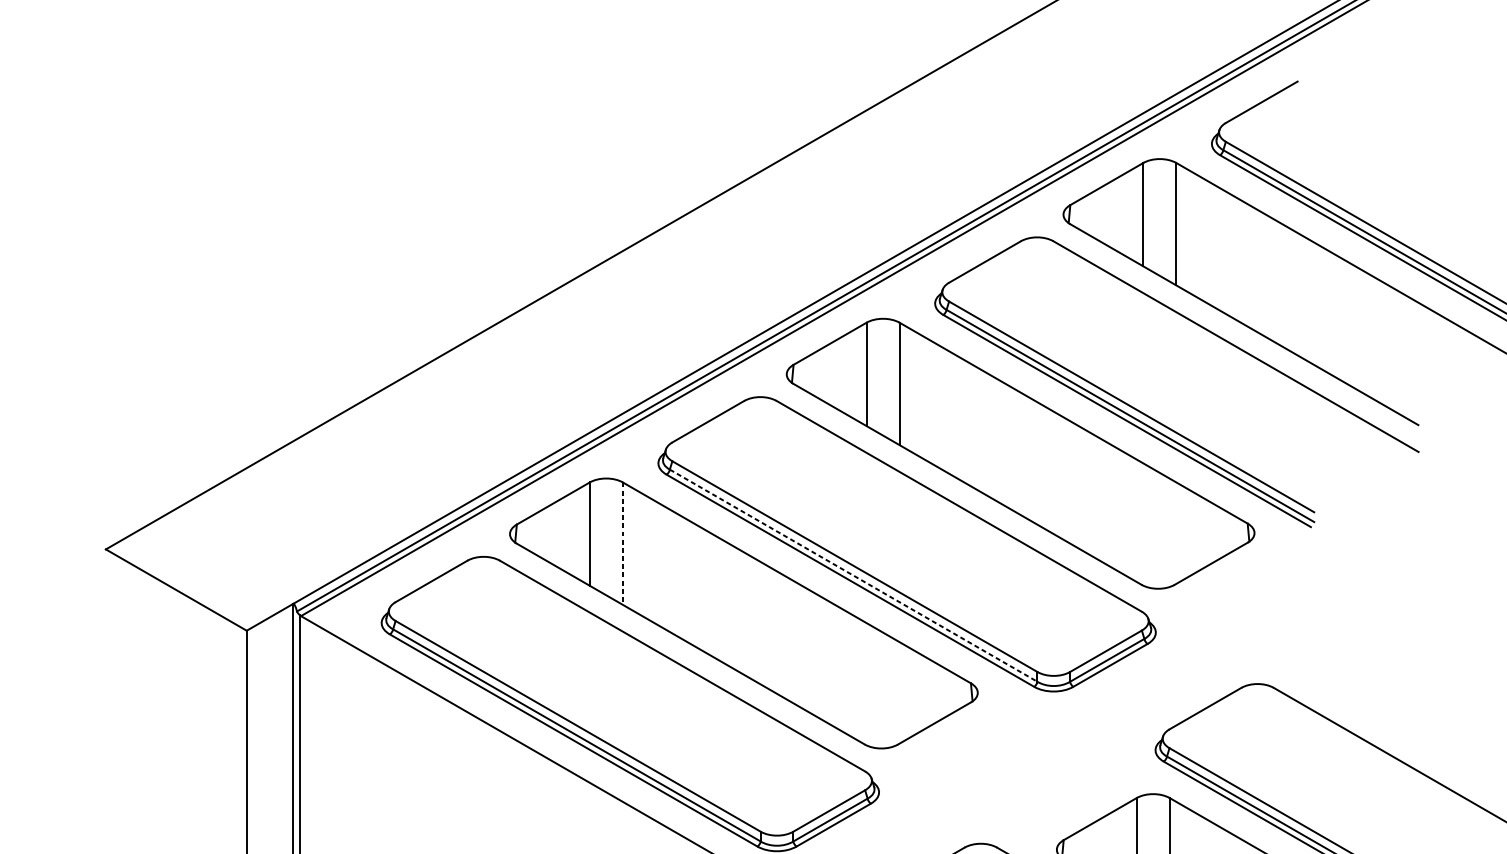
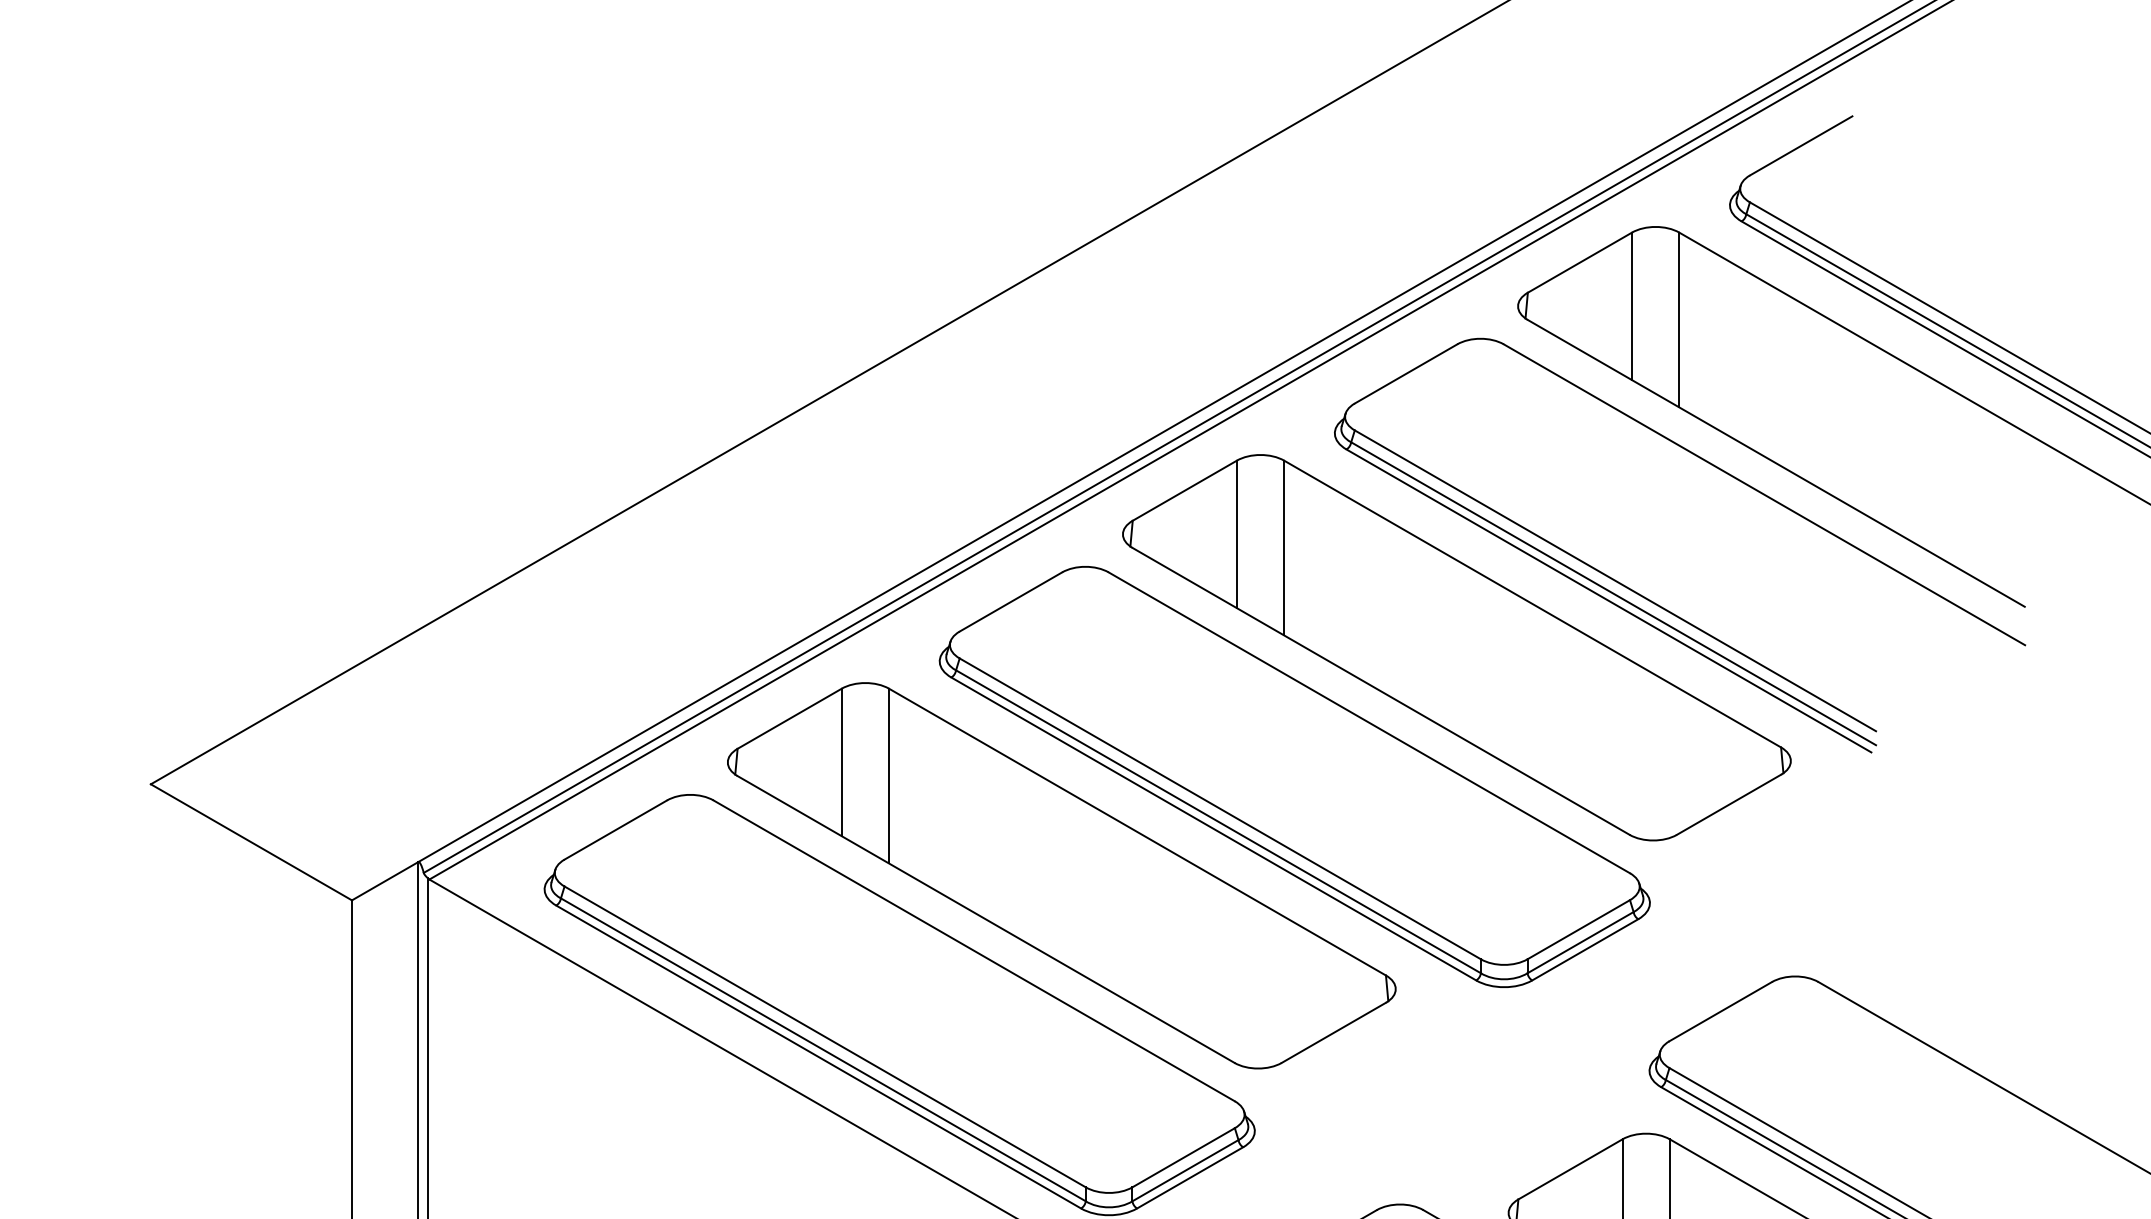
line: (623, 543) -> (889, 776), dashed -> solid
line: (853, 576) -> (1218, 822), dashed -> solid

